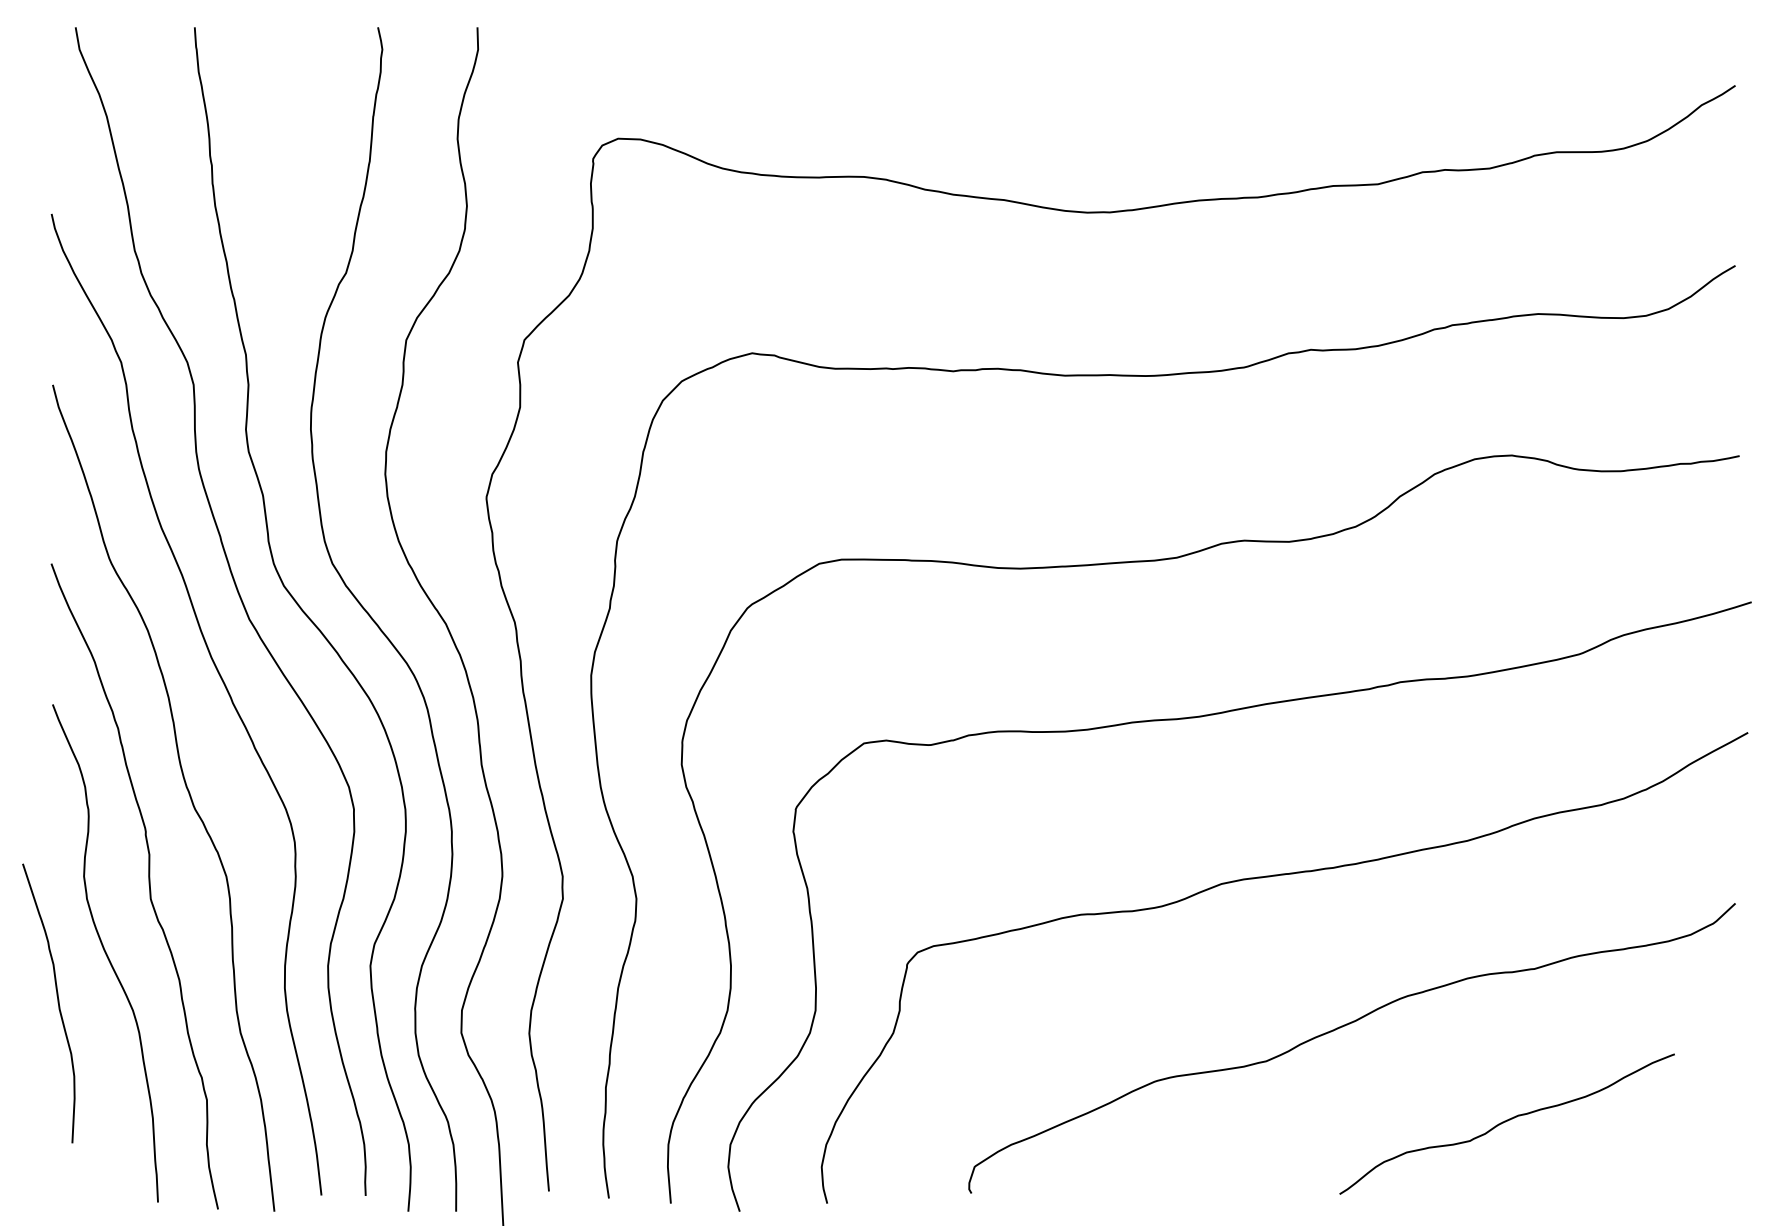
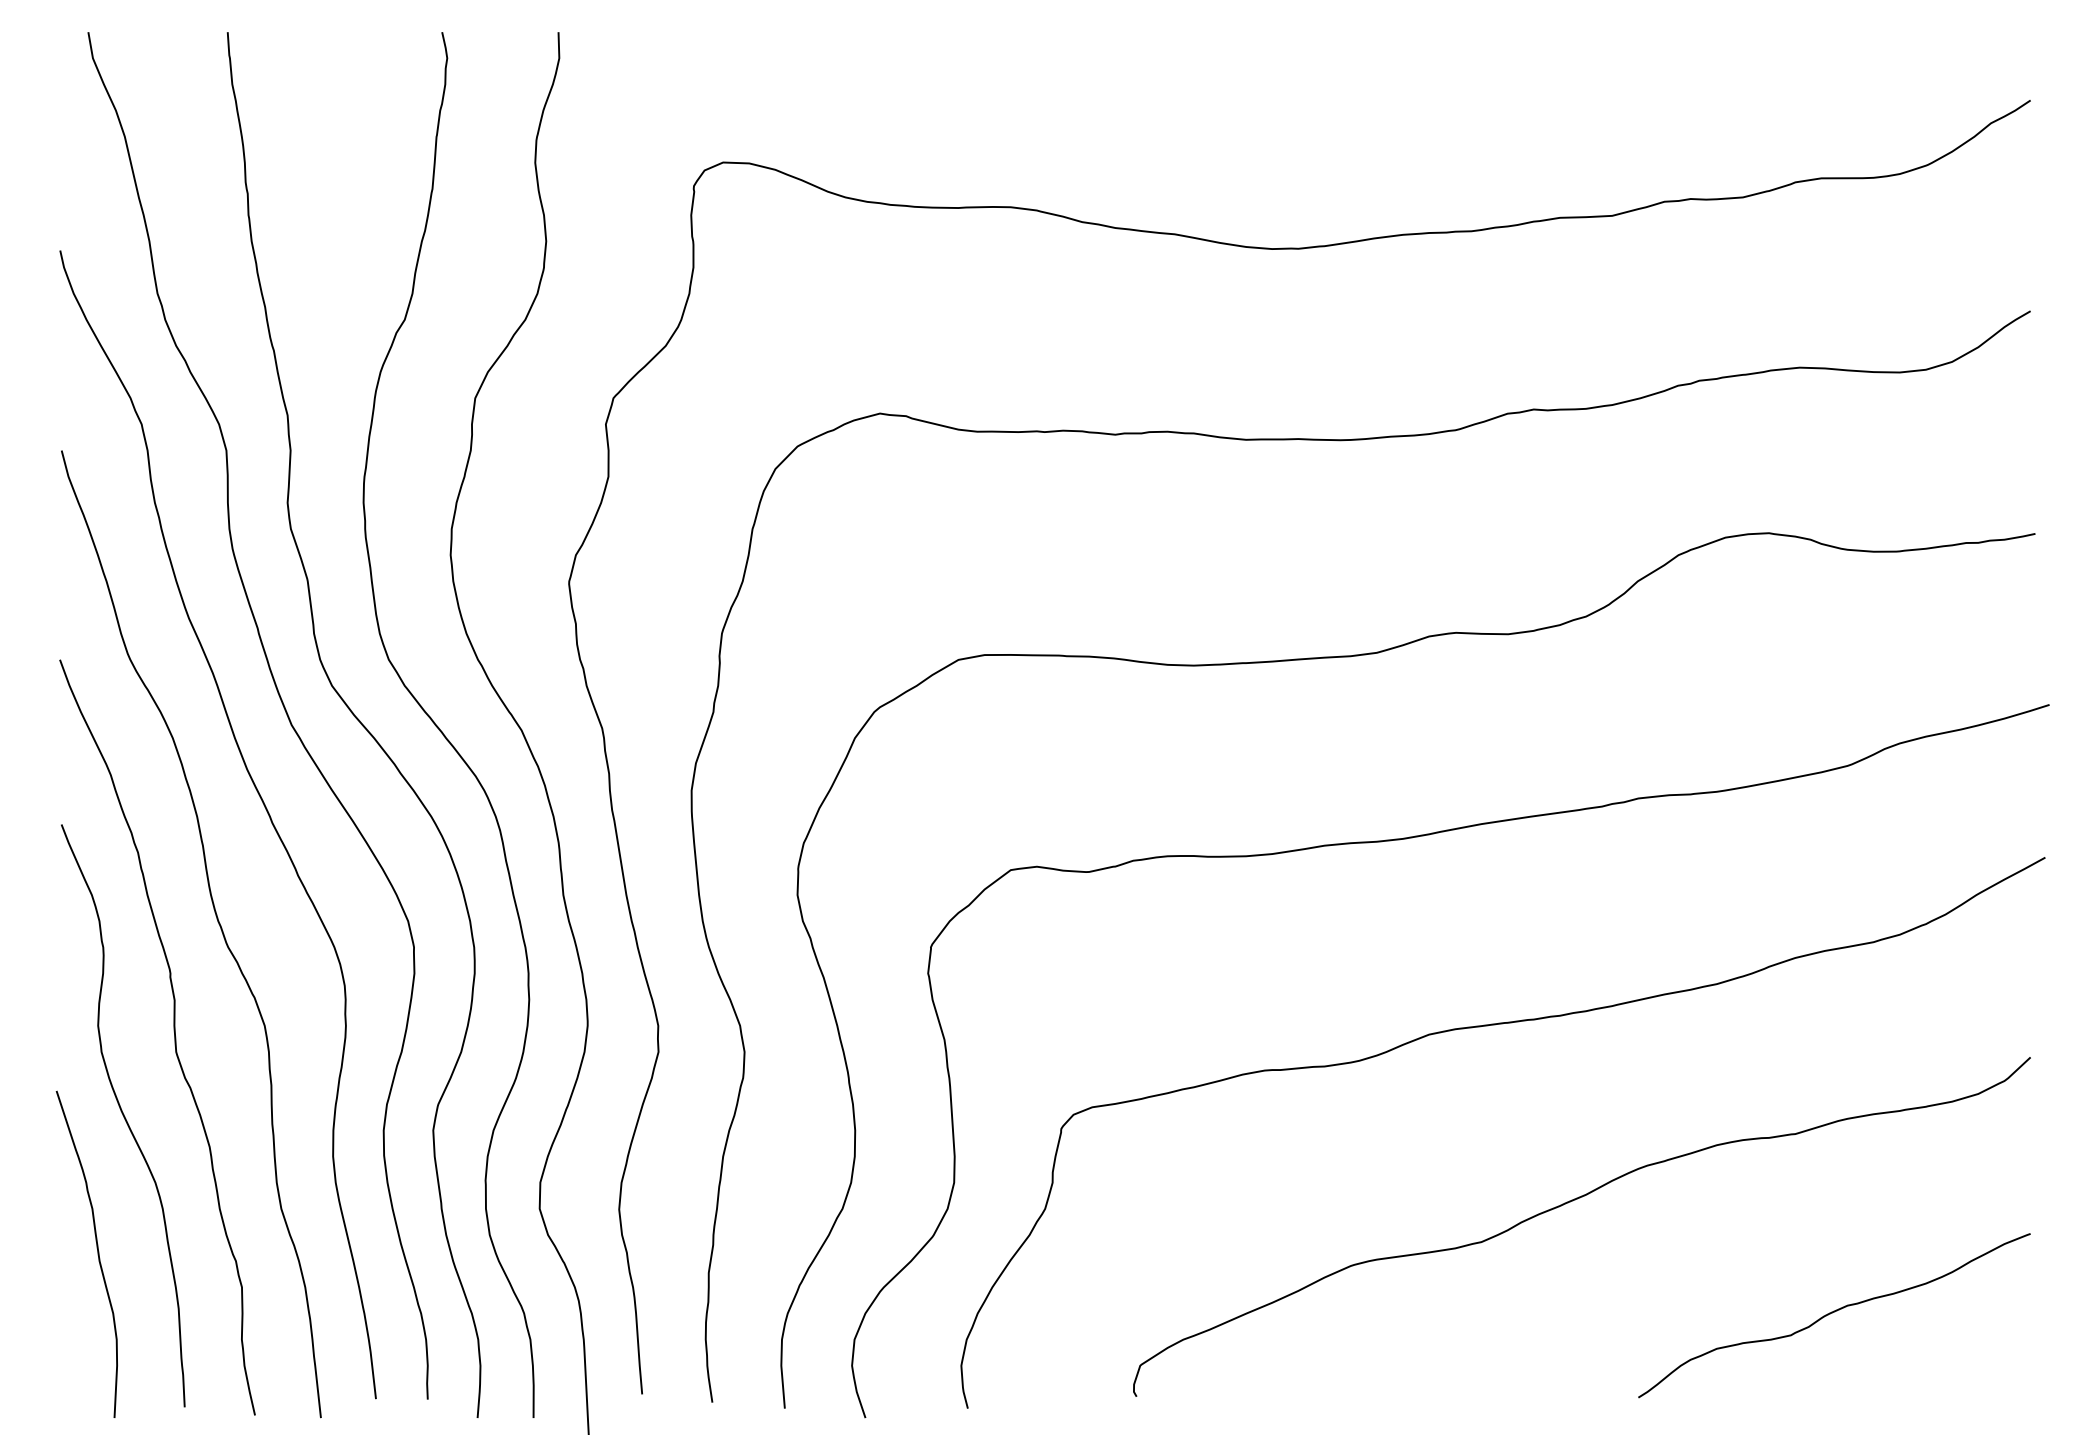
curve: (57, 1002) -> (97, 1253), moved
curve: (1505, 1122) -> (1832, 1313), moved

